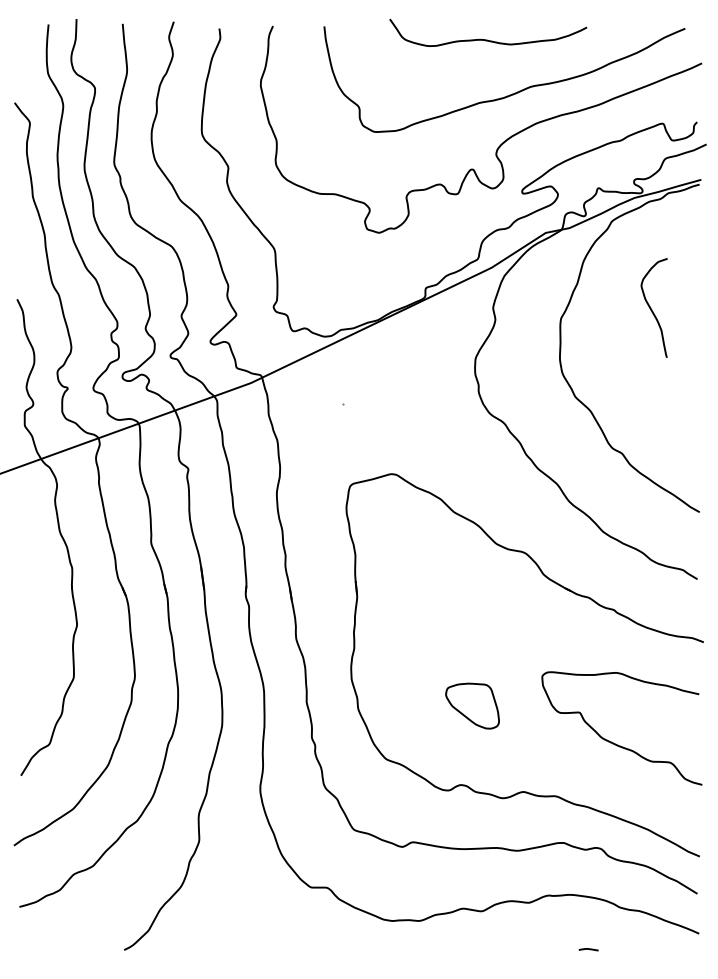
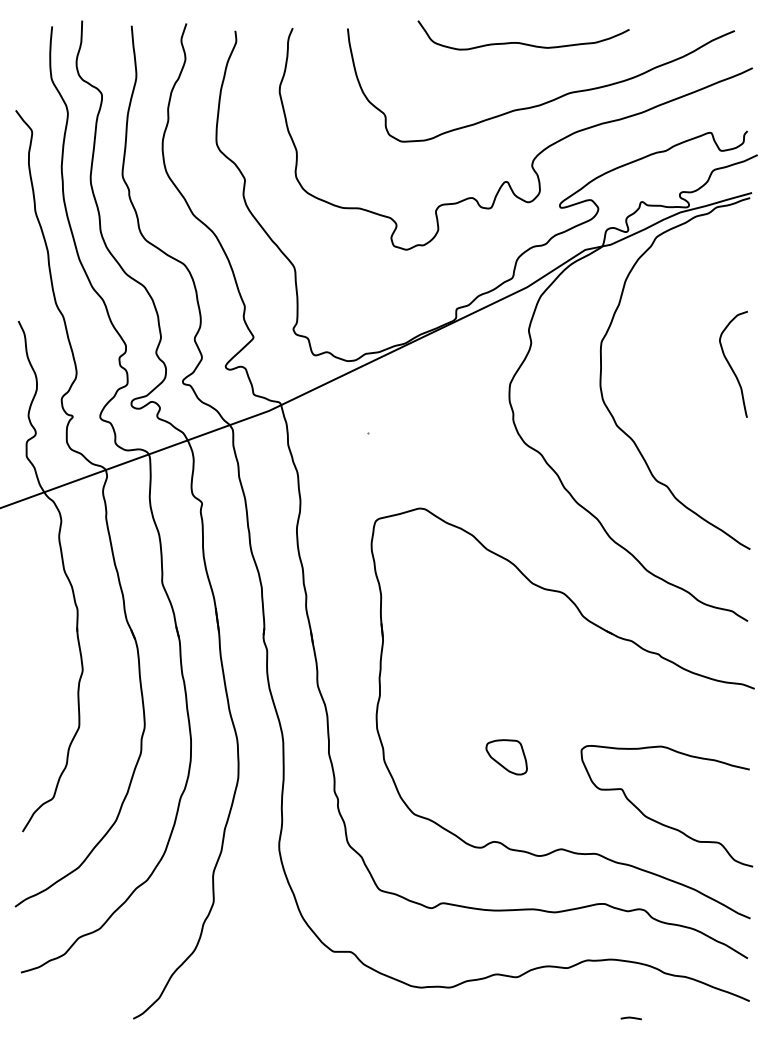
curve: (651, 308) -> (730, 364), moved
part: (472, 706) -> (506, 757), size x0.71
curve: (614, 742) -> (658, 821), moved

